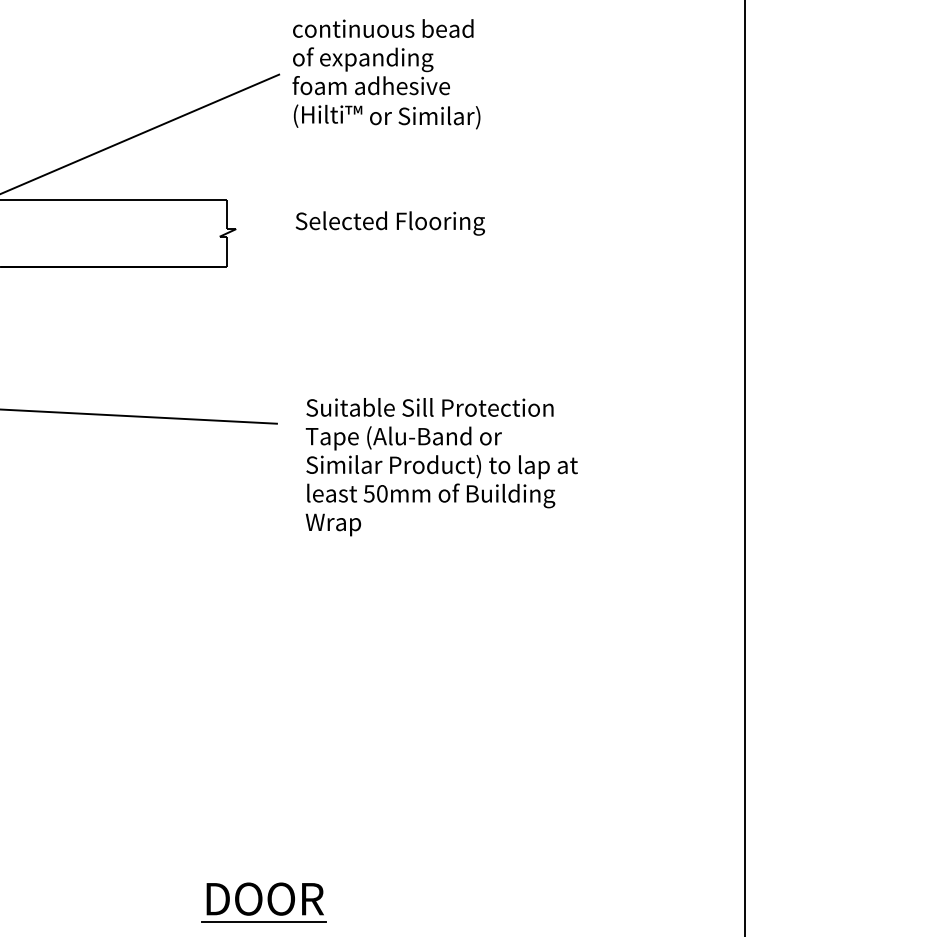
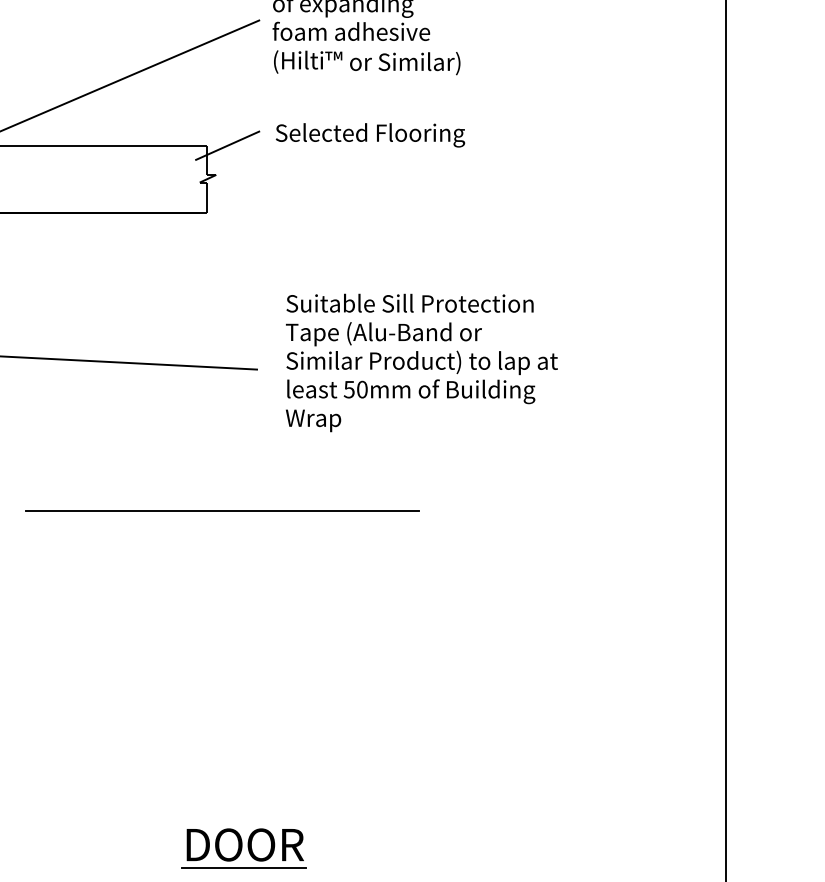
line: (247, 199) -> (227, 145), added
text: (389, 223) -> (369, 135), moved
text: (441, 467) -> (421, 363), moved
line: (241, 565) -> (221, 511), added

